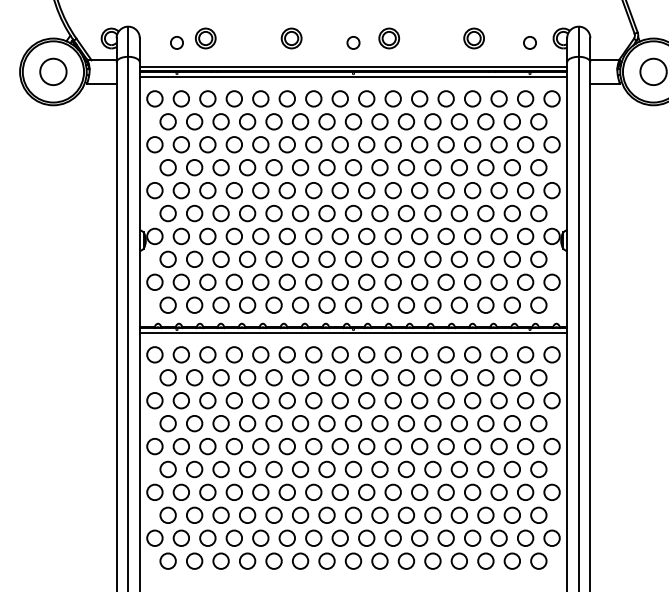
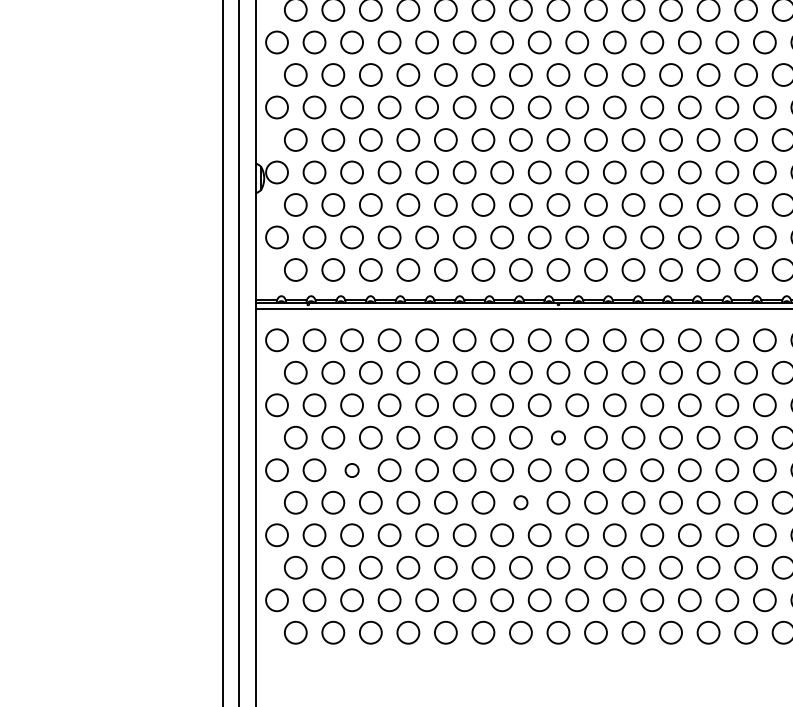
circle: (353, 423) -> (558, 437), size x0.6
circle: (207, 446) -> (351, 470), size x0.6
circle: (326, 469) -> (520, 502), size x0.6

